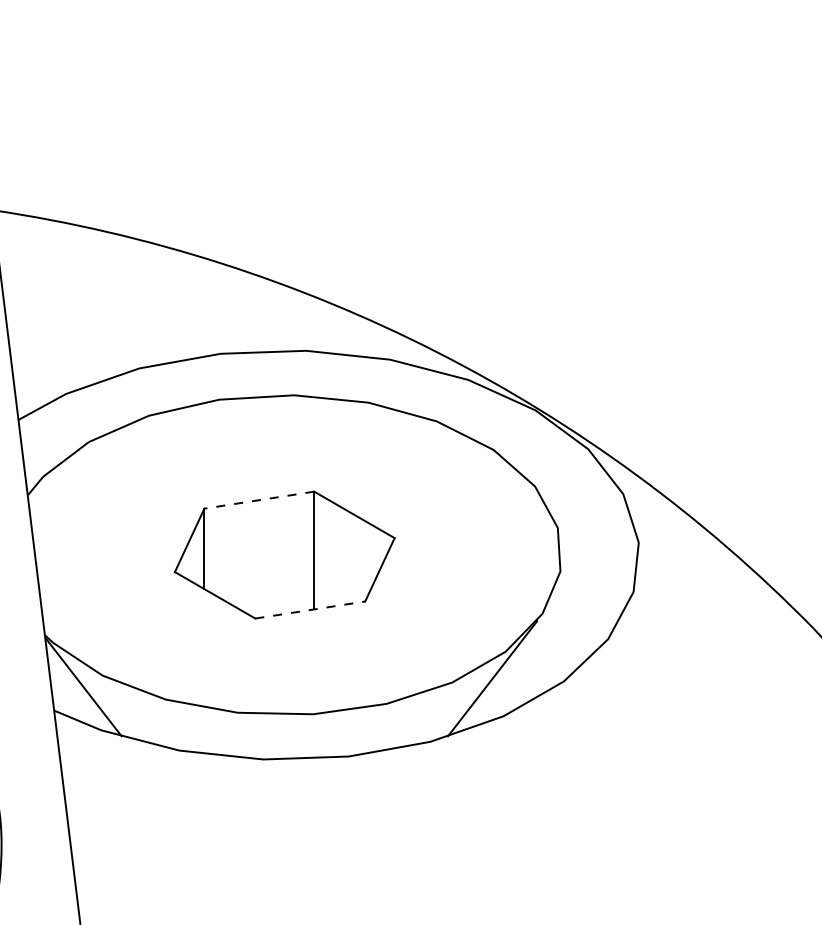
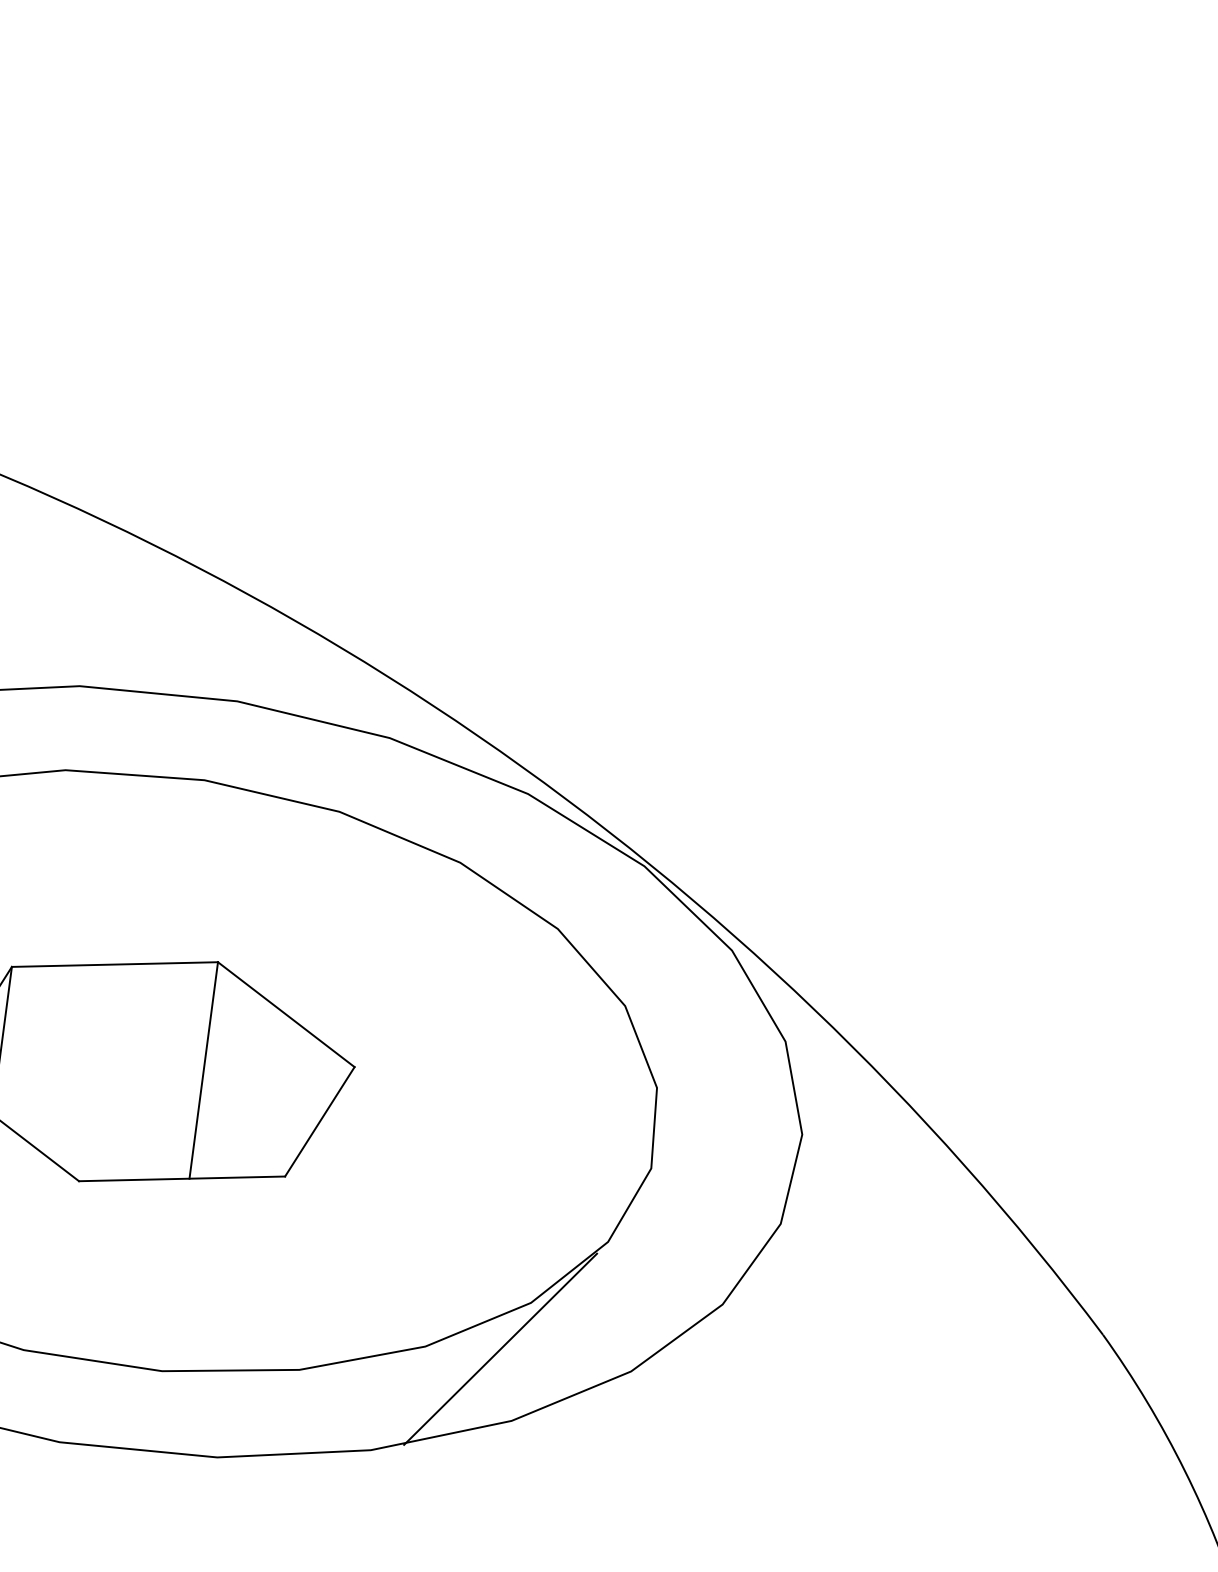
line: (259, 500) -> (115, 965), dashed -> solid
line: (310, 610) -> (182, 1179), dashed -> solid

